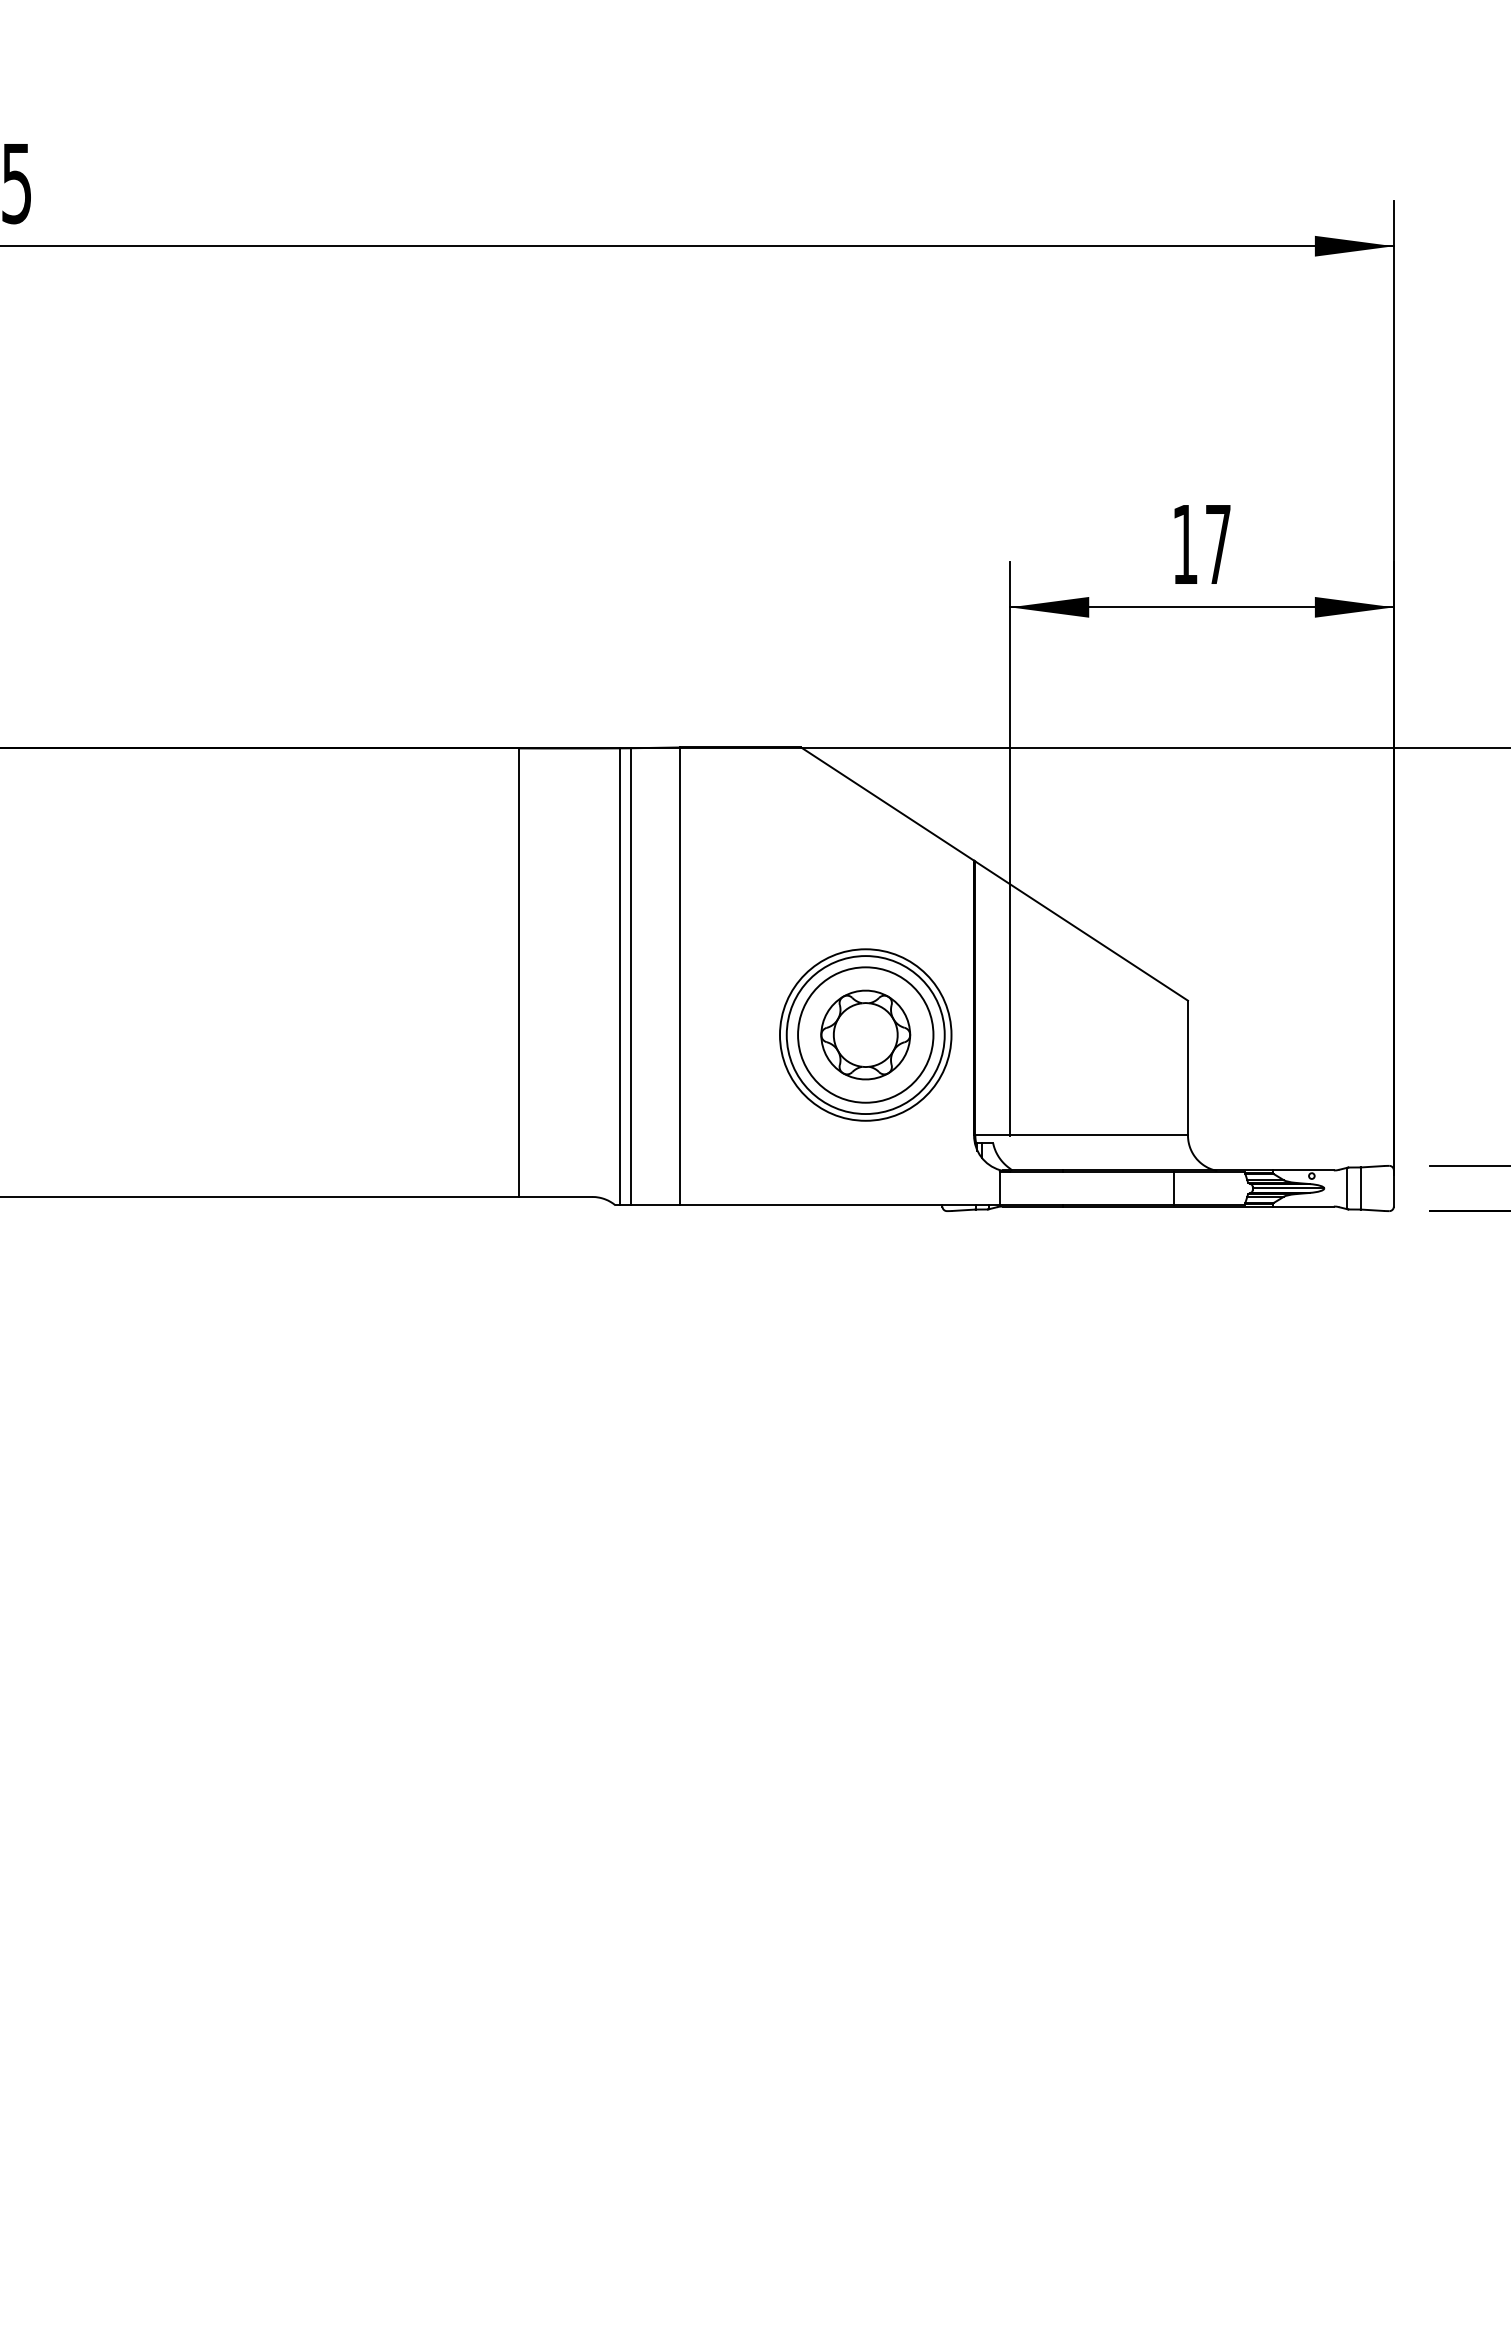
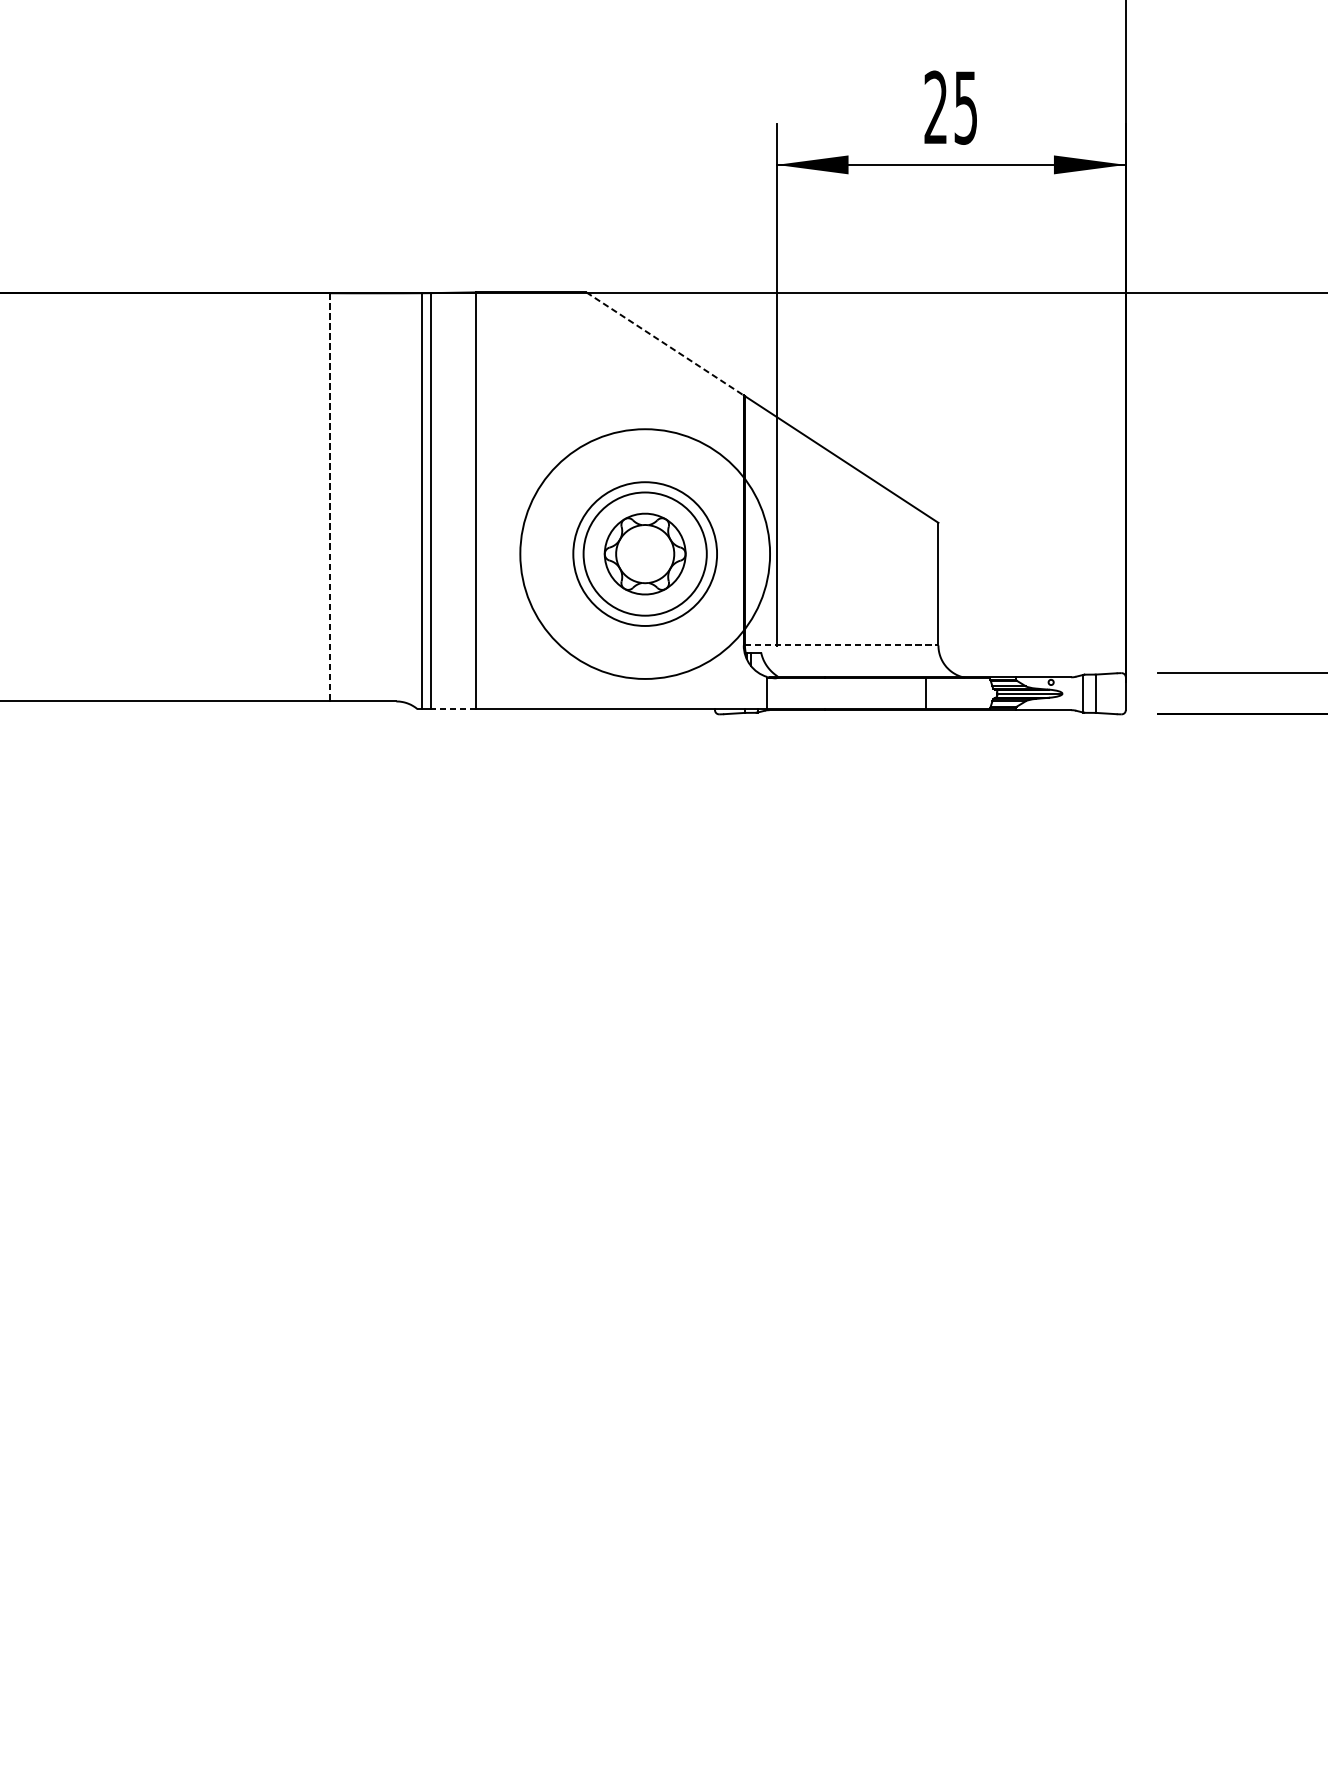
text: (1201, 544) -> (950, 107), 17 -> 25
line: (888, 804) -> (665, 344), solid -> dashed
line: (519, 973) -> (330, 498), solid -> dashed
circle: (865, 1034) -> (644, 553), size x1.6
line: (1082, 1135) -> (842, 645), solid -> dashed
line: (654, 1205) -> (452, 709), solid -> dashed

